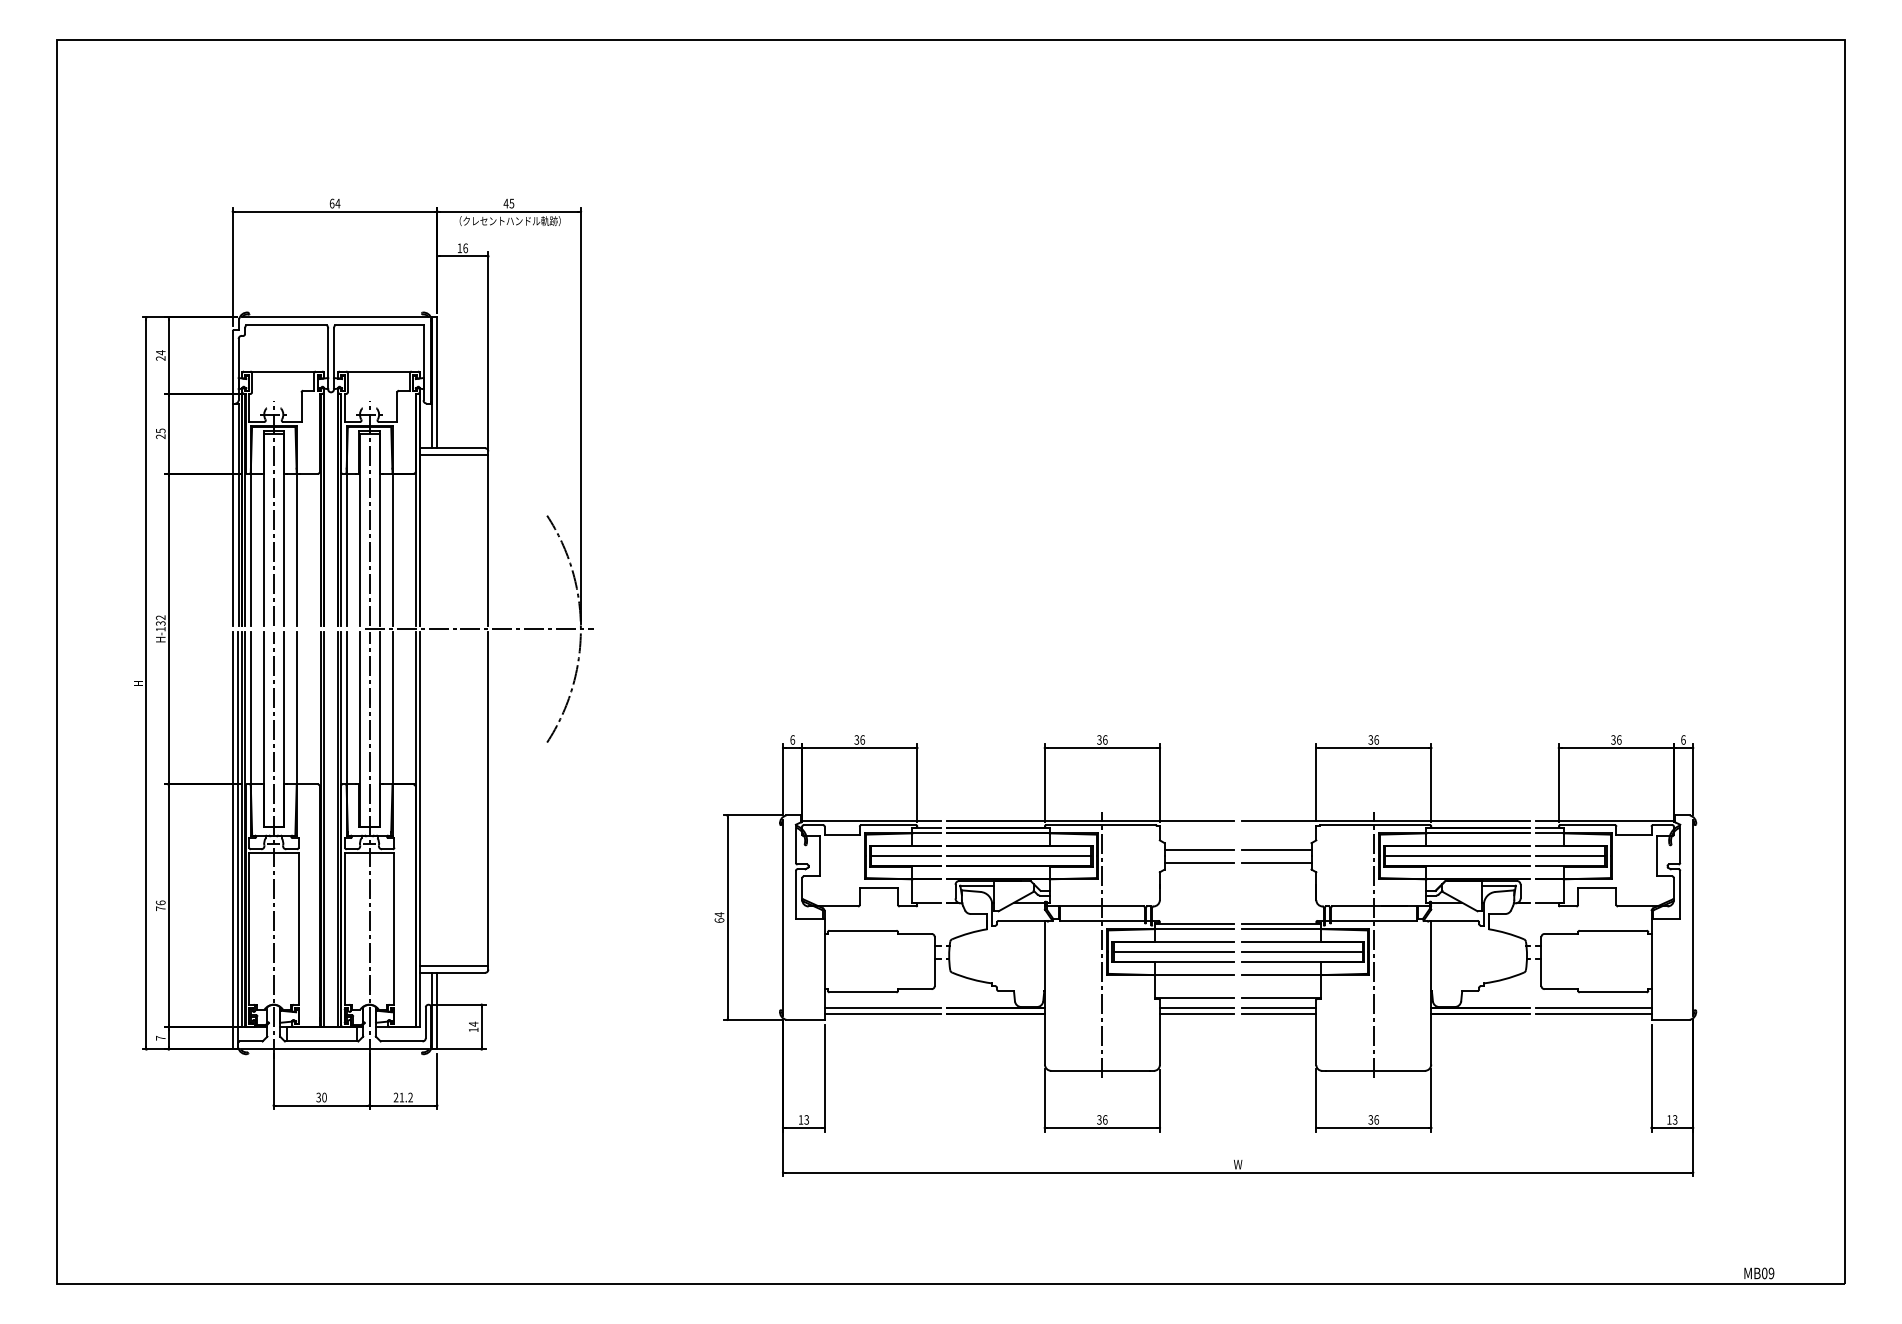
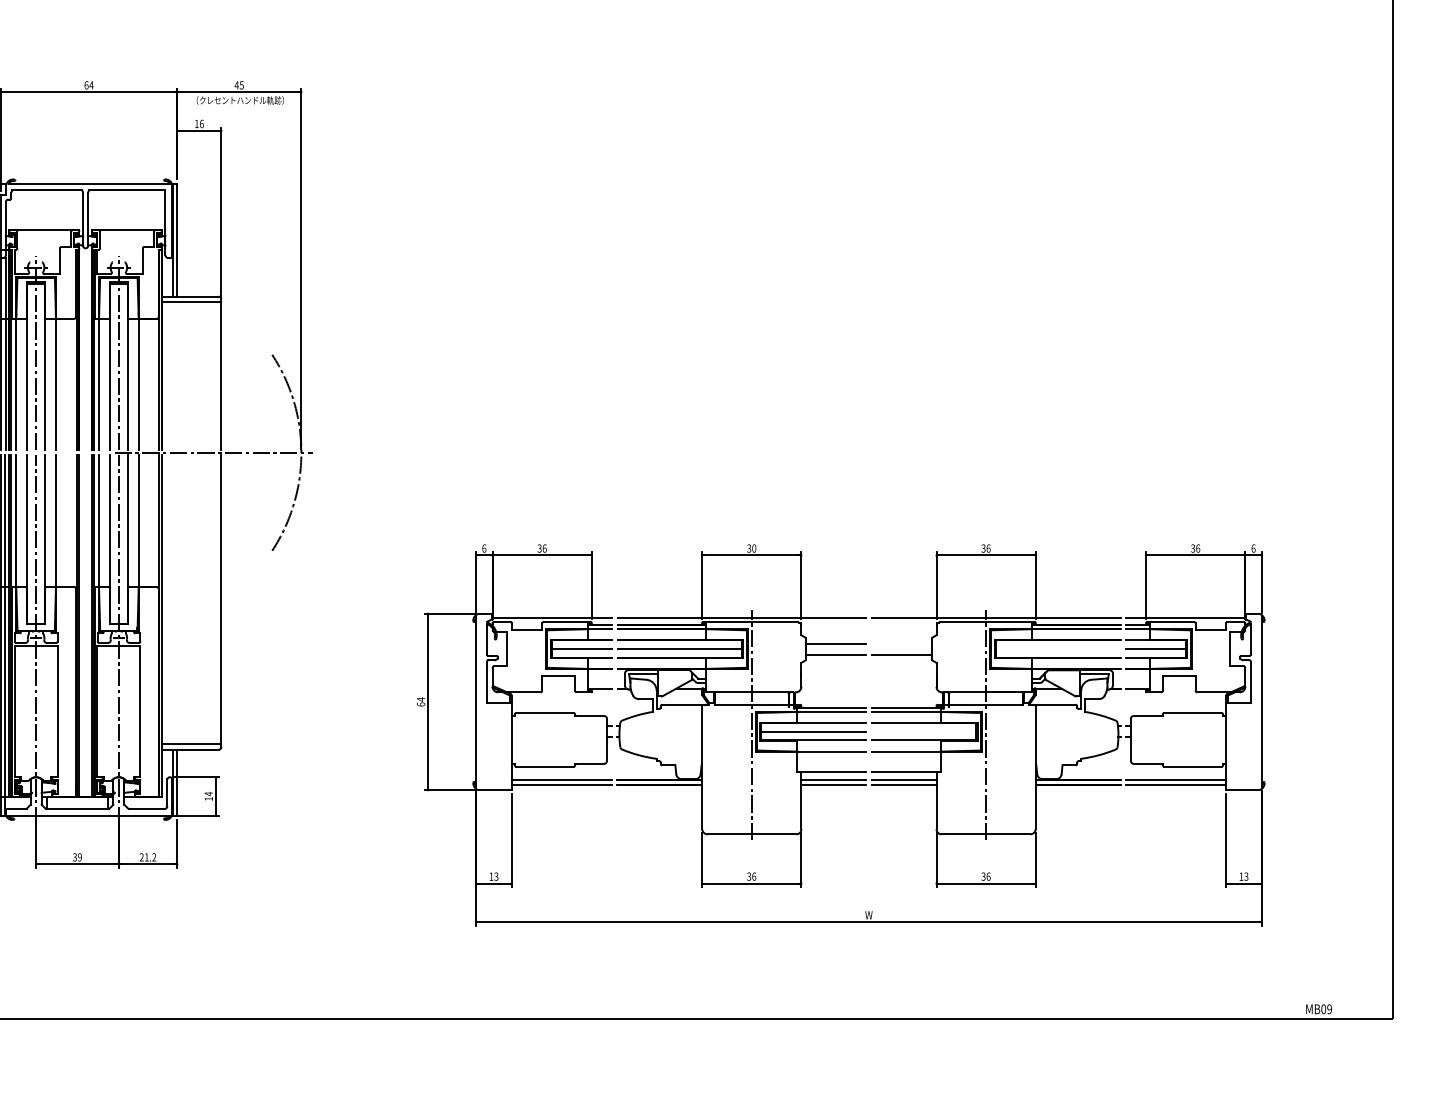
text: (1105, 739) -> (754, 548), 36 -> 30
line: (1276, 849) -> (902, 643), removed
line: (1456, 856) -> (1057, 649), removed
line: (1301, 952) -> (923, 732), removed
text: (324, 1097) -> (79, 857), 30 -> 39

